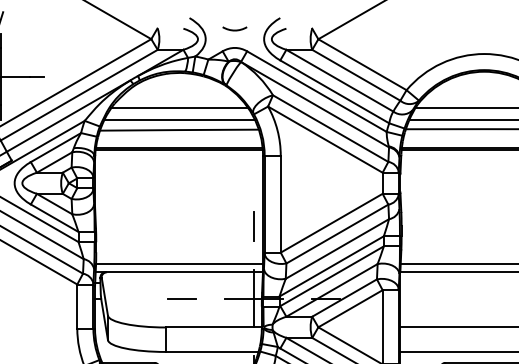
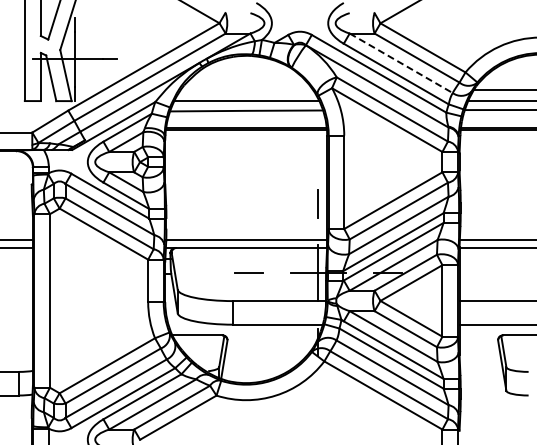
curve: (235, 30) -> (300, 14), removed
line: (340, 80) -> (401, 63), solid -> dashed
line: (179, 107) -> (246, 89), removed

